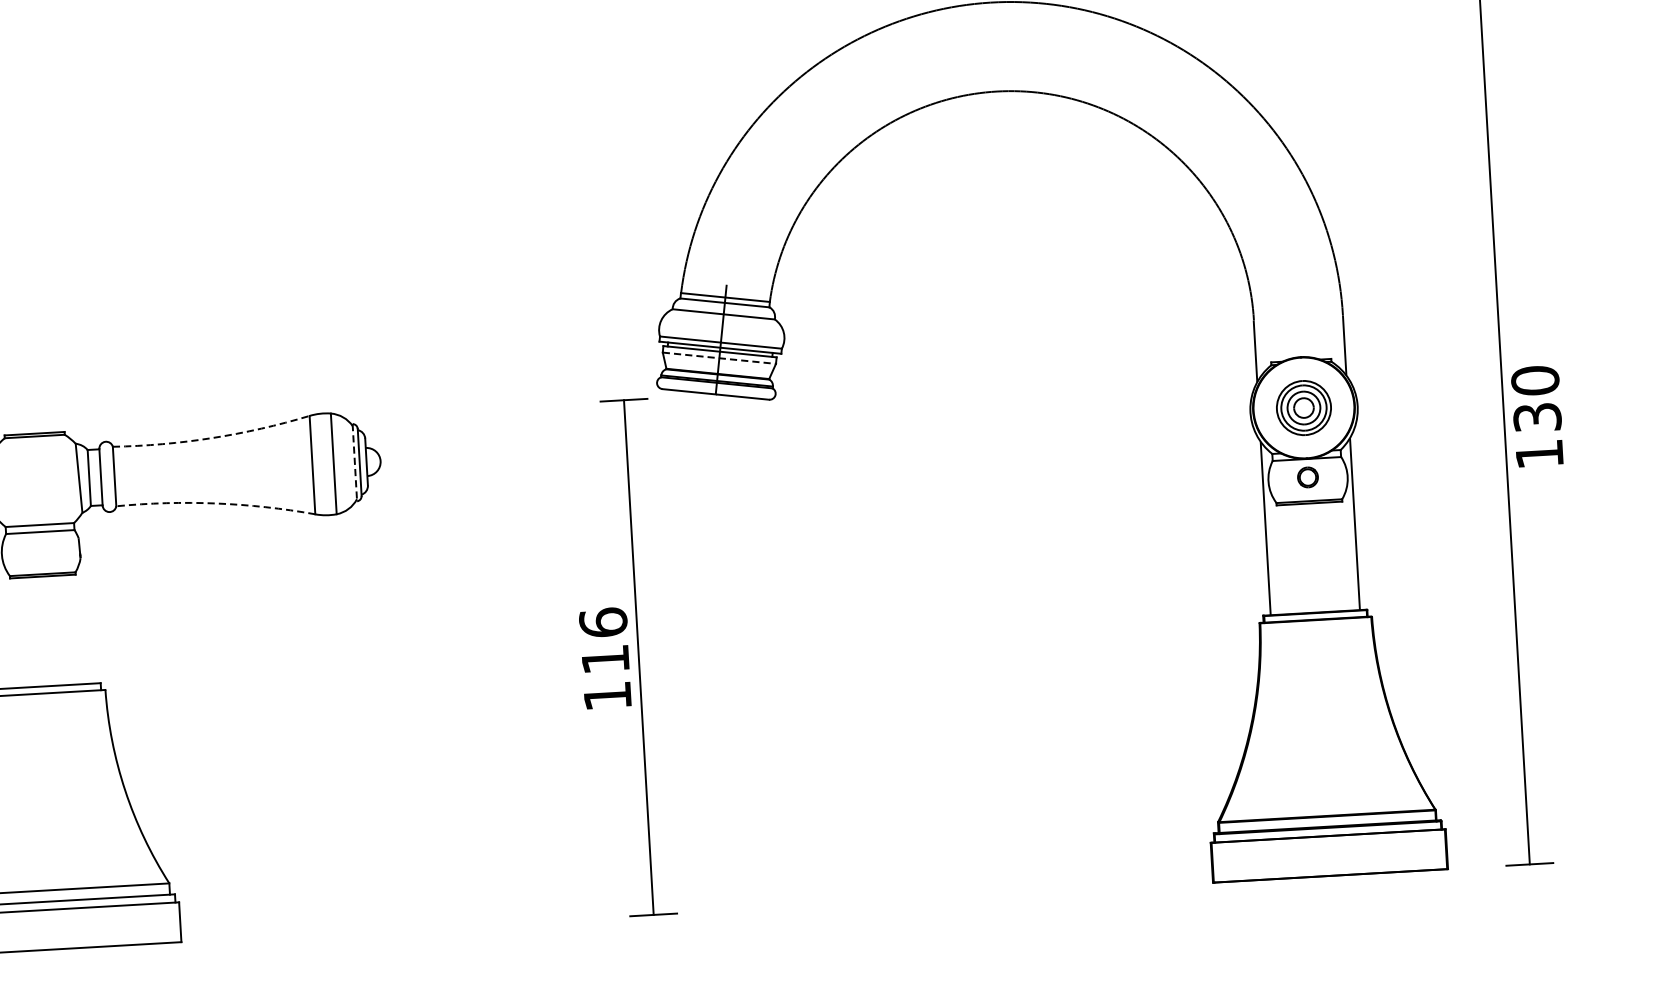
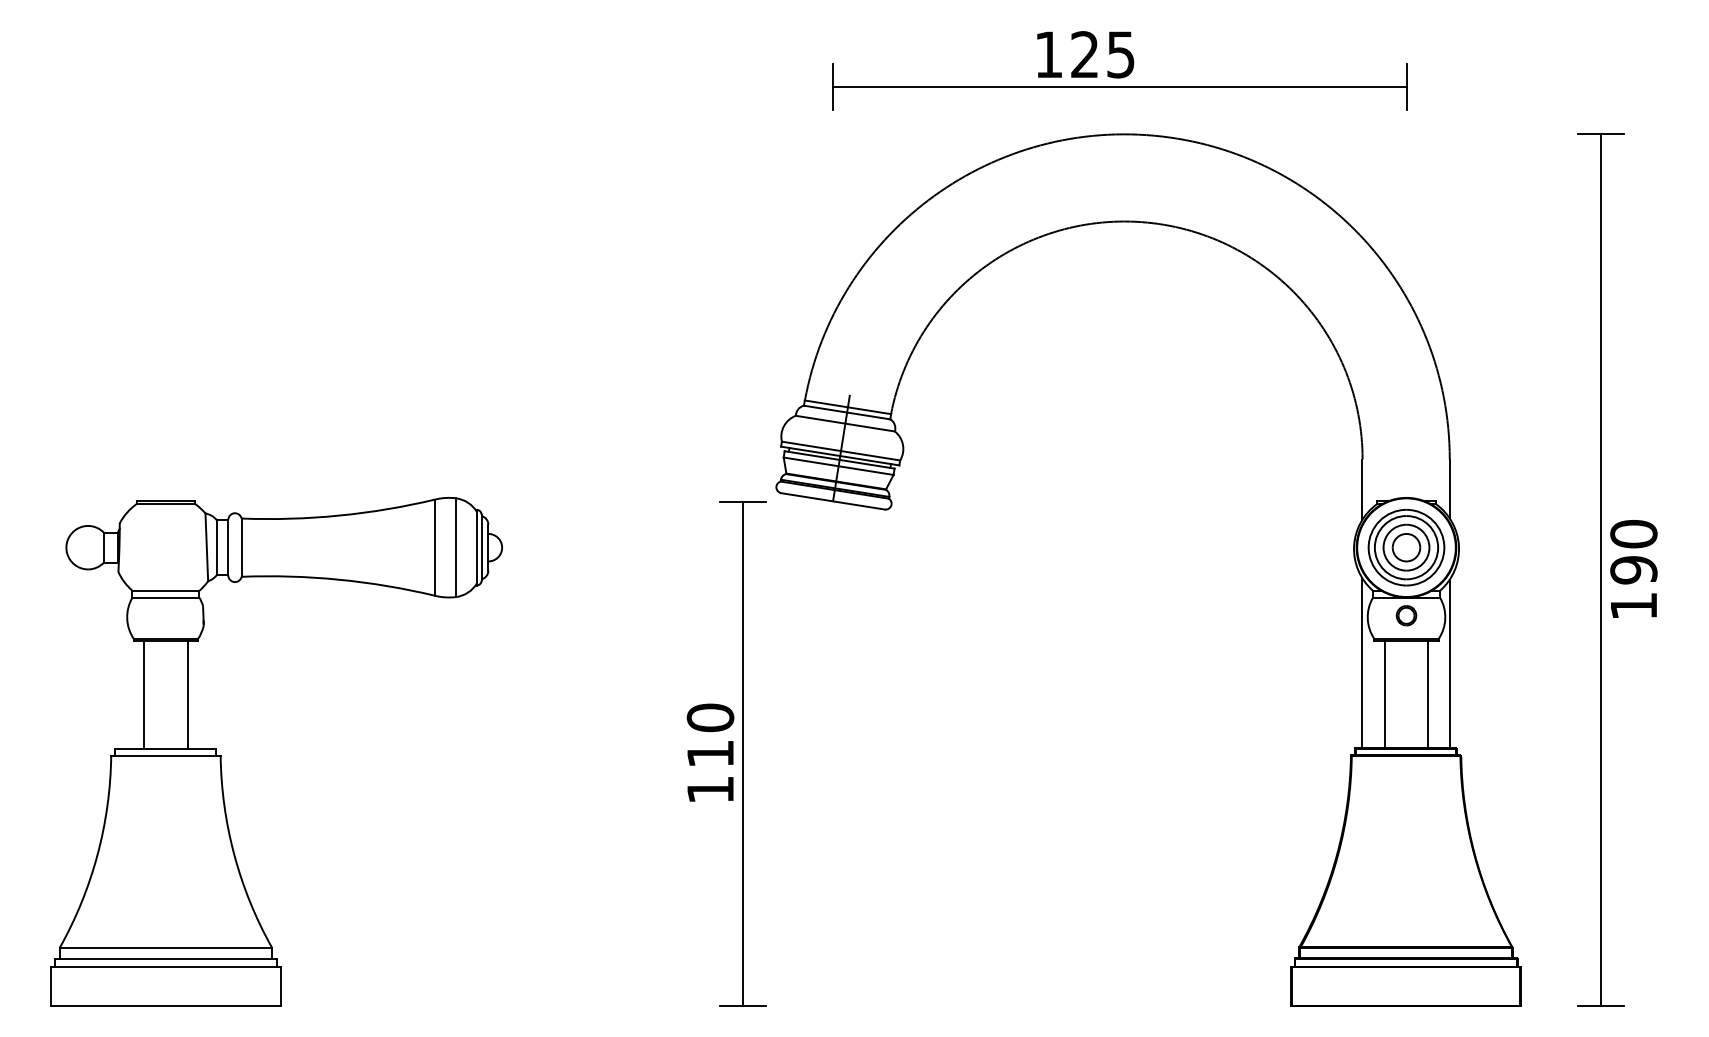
line: (719, 358) -> (838, 466), dashed -> solid
part: (1303, 407) -> (1406, 547), size x1.43
text: (1537, 417) -> (1633, 570), 130 -> 190
arc: (212, 437) -> (339, 515), dashed -> solid
line: (354, 462) -> (476, 547), dashed -> solid
arc: (216, 503) -> (339, 579), dashed -> solid
line: (1335, 556) -> (1428, 694), added
line: (1290, 559) -> (1384, 694), added
text: (603, 622) -> (710, 717), 116 -> 110
line: (68, 629) -> (187, 694), added
line: (23, 632) -> (143, 694), added

